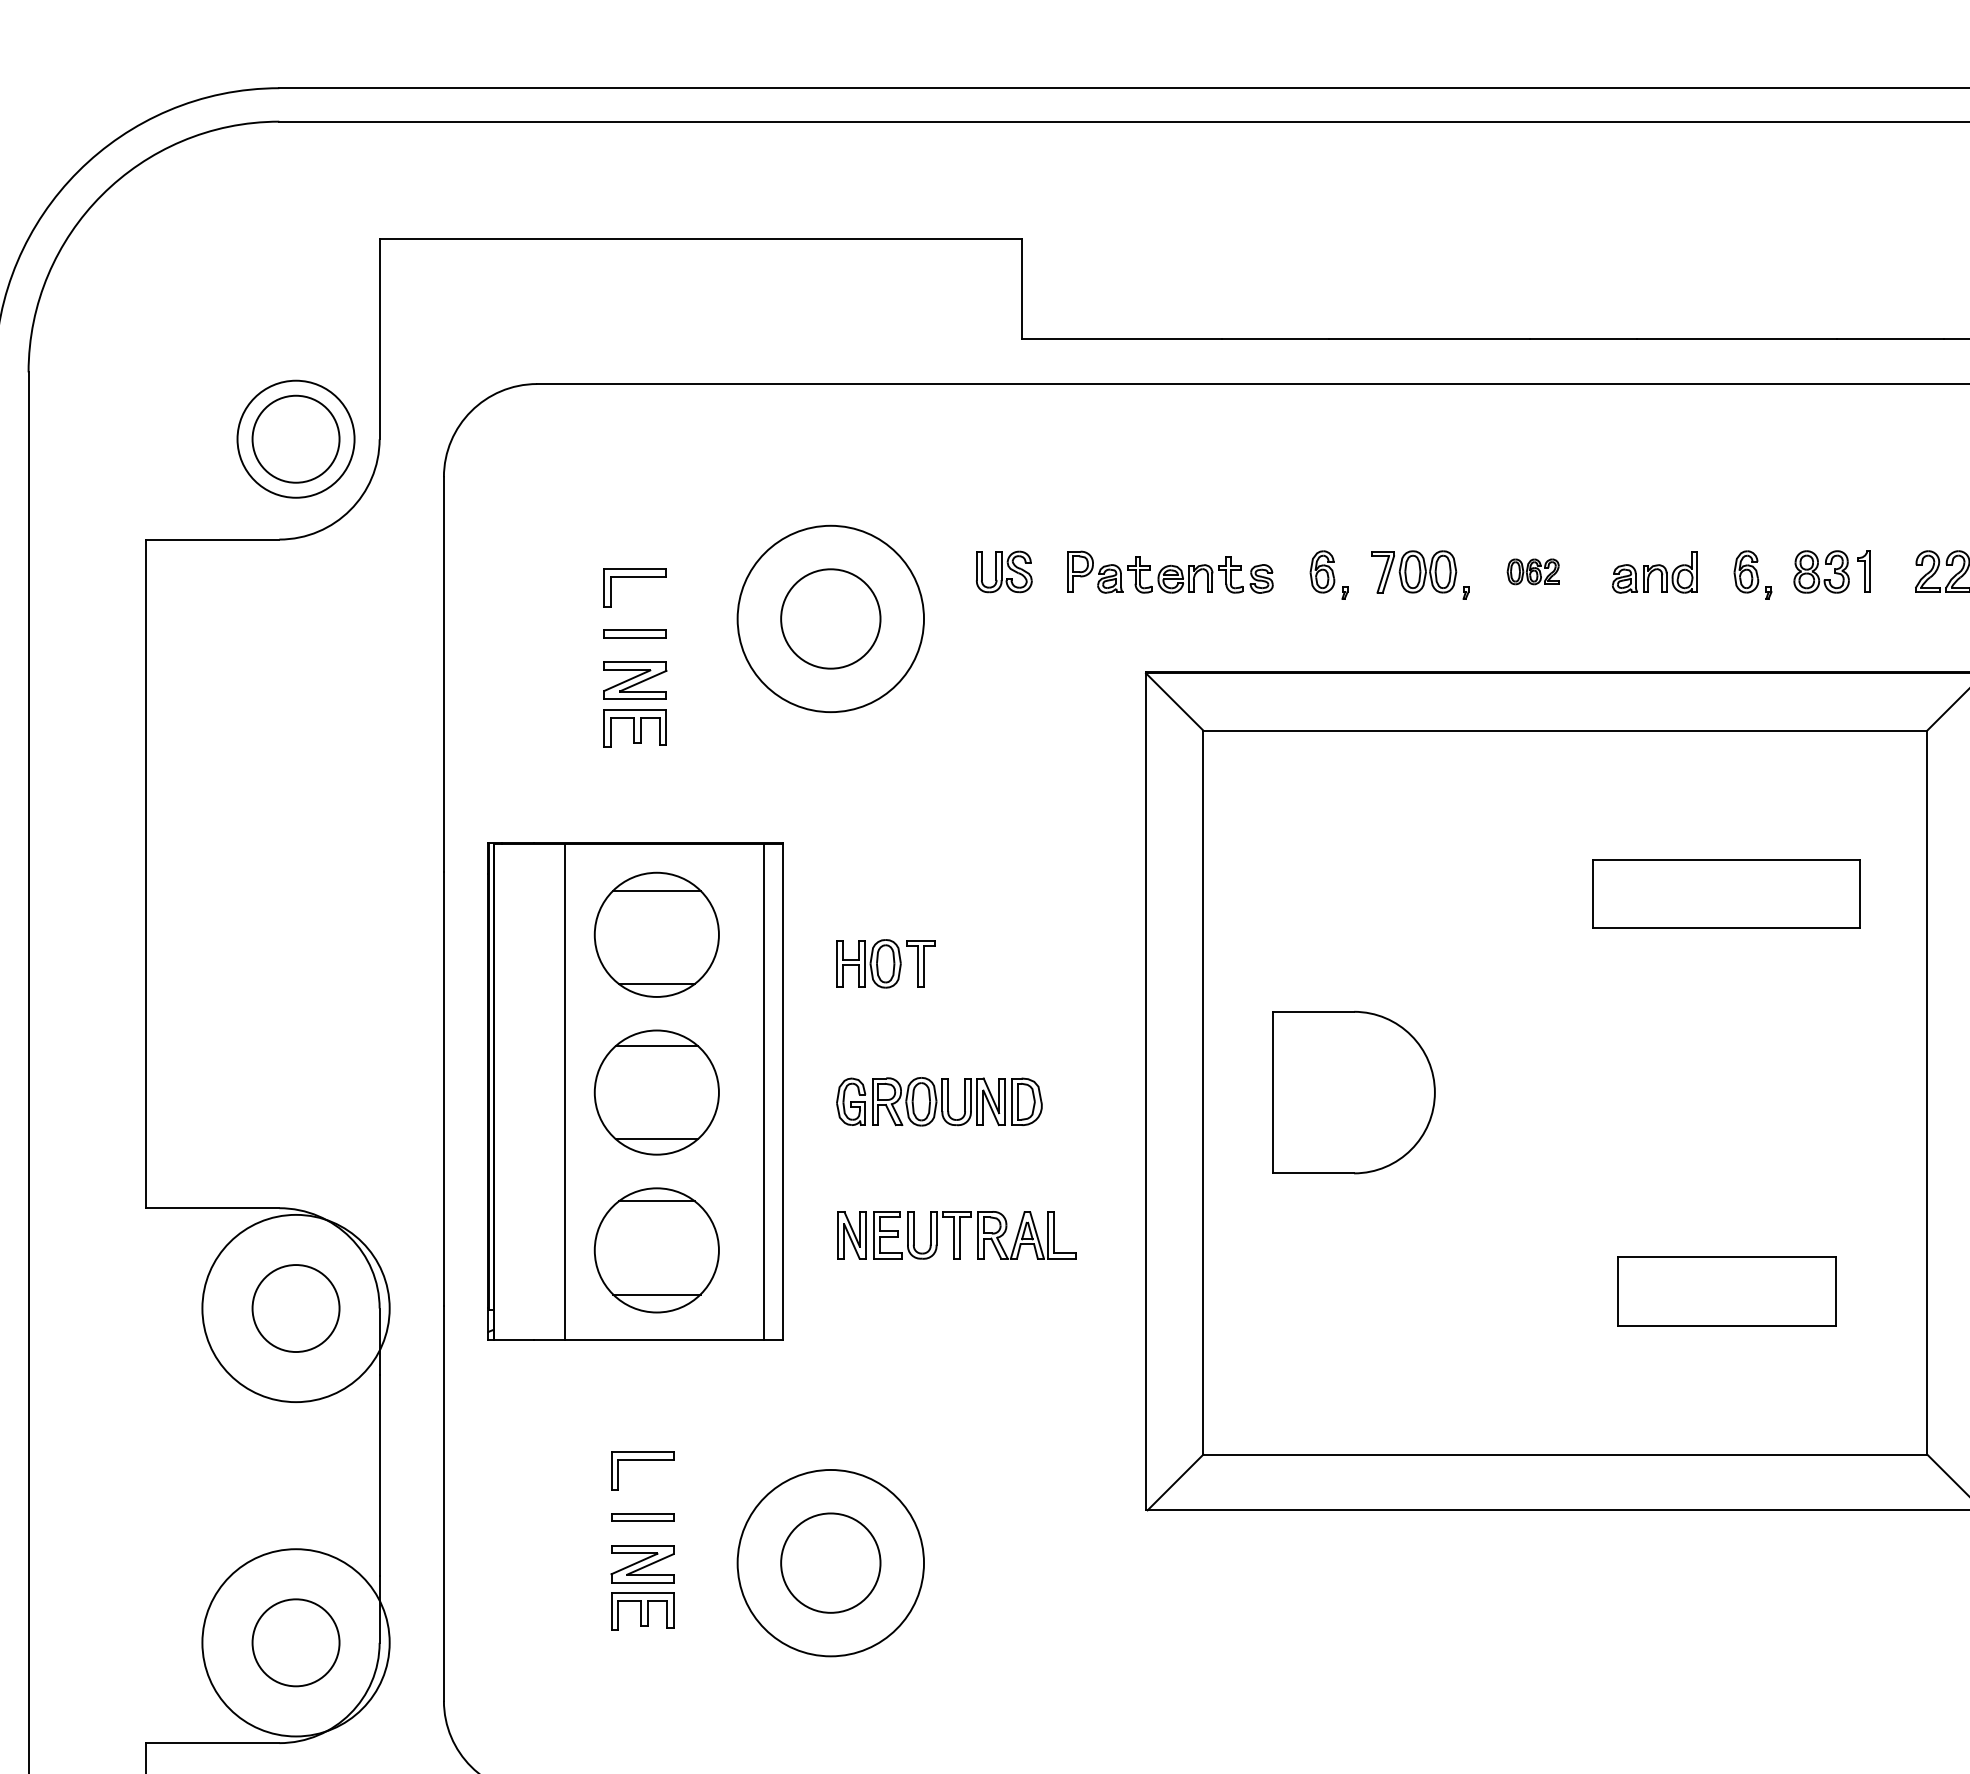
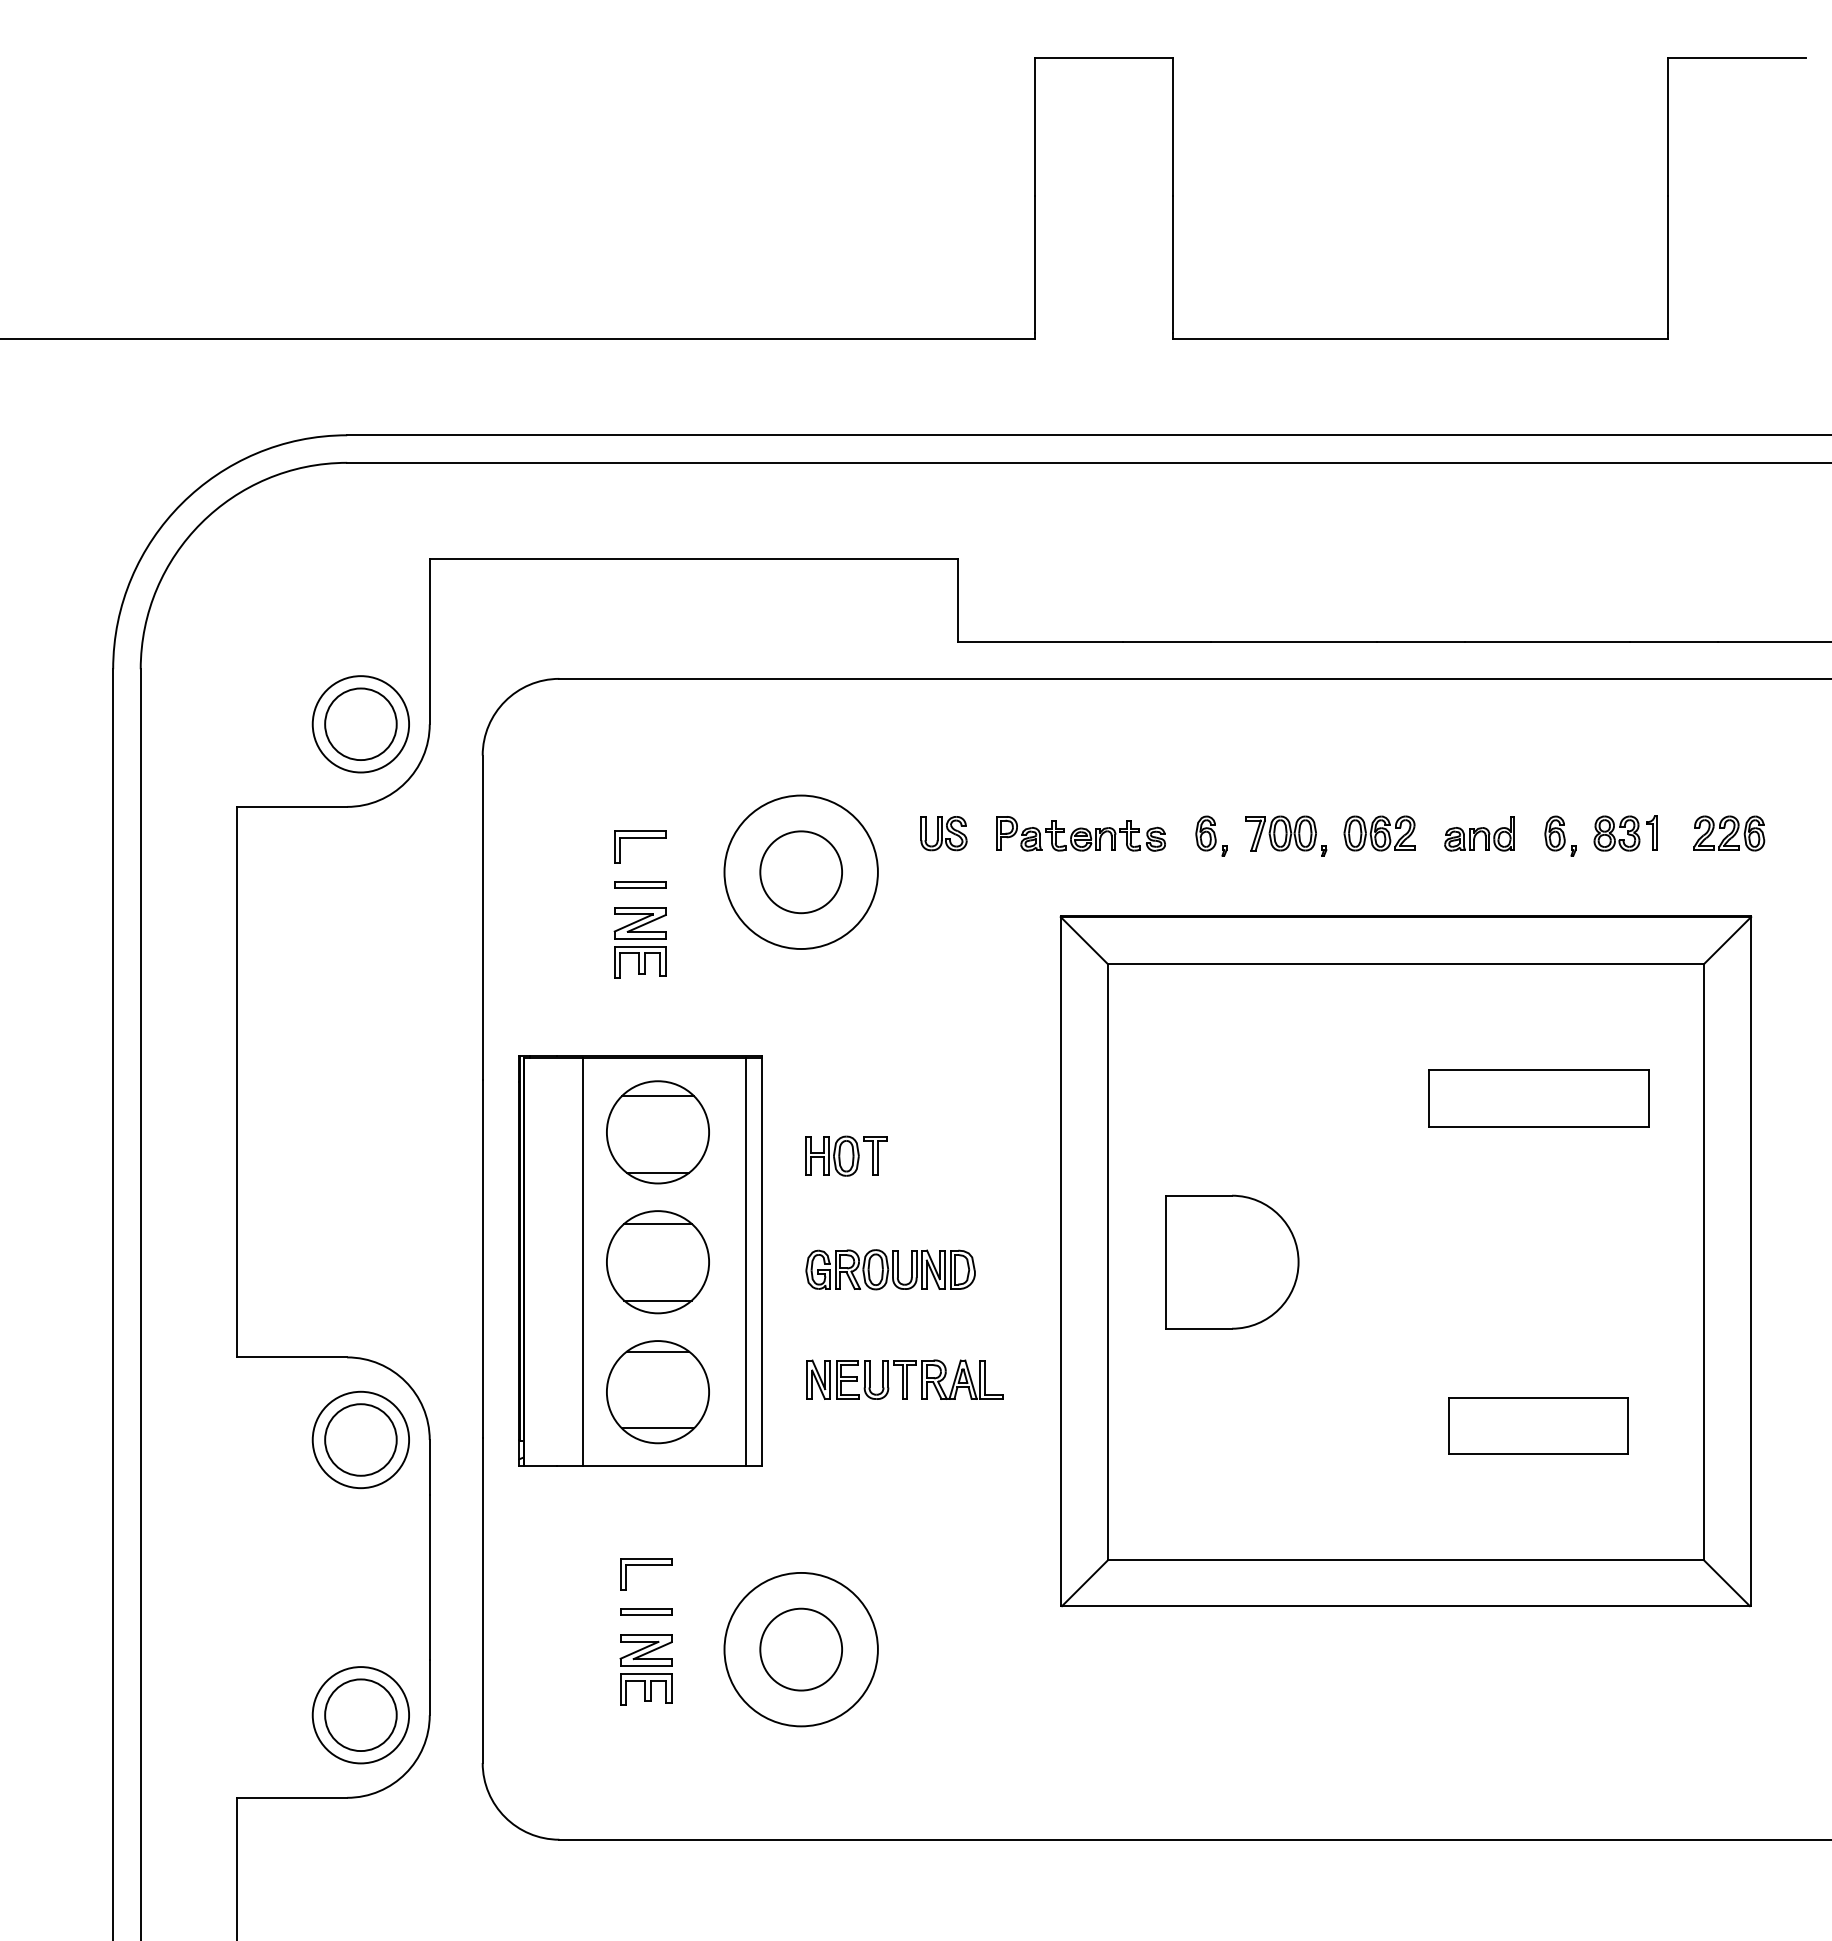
part: (1533, 571) -> (1379, 833), size x1.67
circle: (295, 1307) -> (360, 1439), size x0.62
circle: (295, 1643) -> (360, 1715), size x0.62

